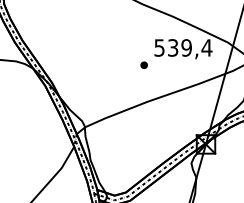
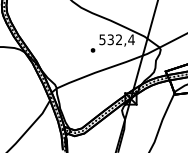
text: (185, 47) -> (118, 39), 539,4 -> 532,4

